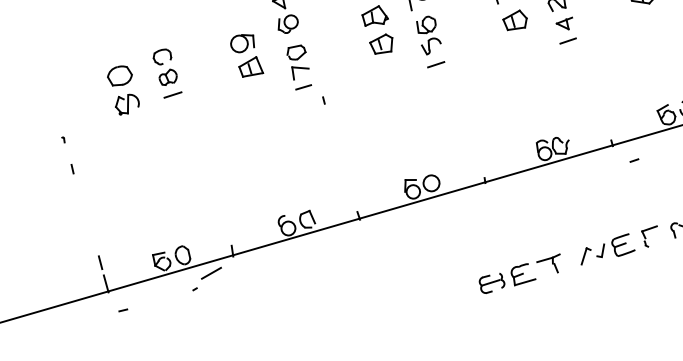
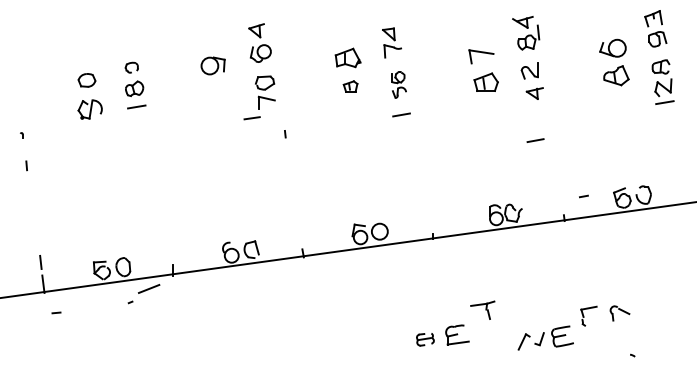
part: (428, 35) -> (398, 84), size x0.7
line: (568, 40) -> (535, 140), moved
part: (381, 43) -> (350, 86), size x0.6
part: (162, 56) -> (131, 67), size x0.7
part: (250, 66) -> (217, 89), removed
part: (119, 76) -> (86, 80), size x0.7
line: (303, 87) -> (251, 118), moved
line: (634, 160) -> (583, 196), moved
part: (606, 248) -> (545, 337), moved
part: (549, 264) -> (482, 309), moved
part: (492, 283) -> (425, 339), size x0.7

